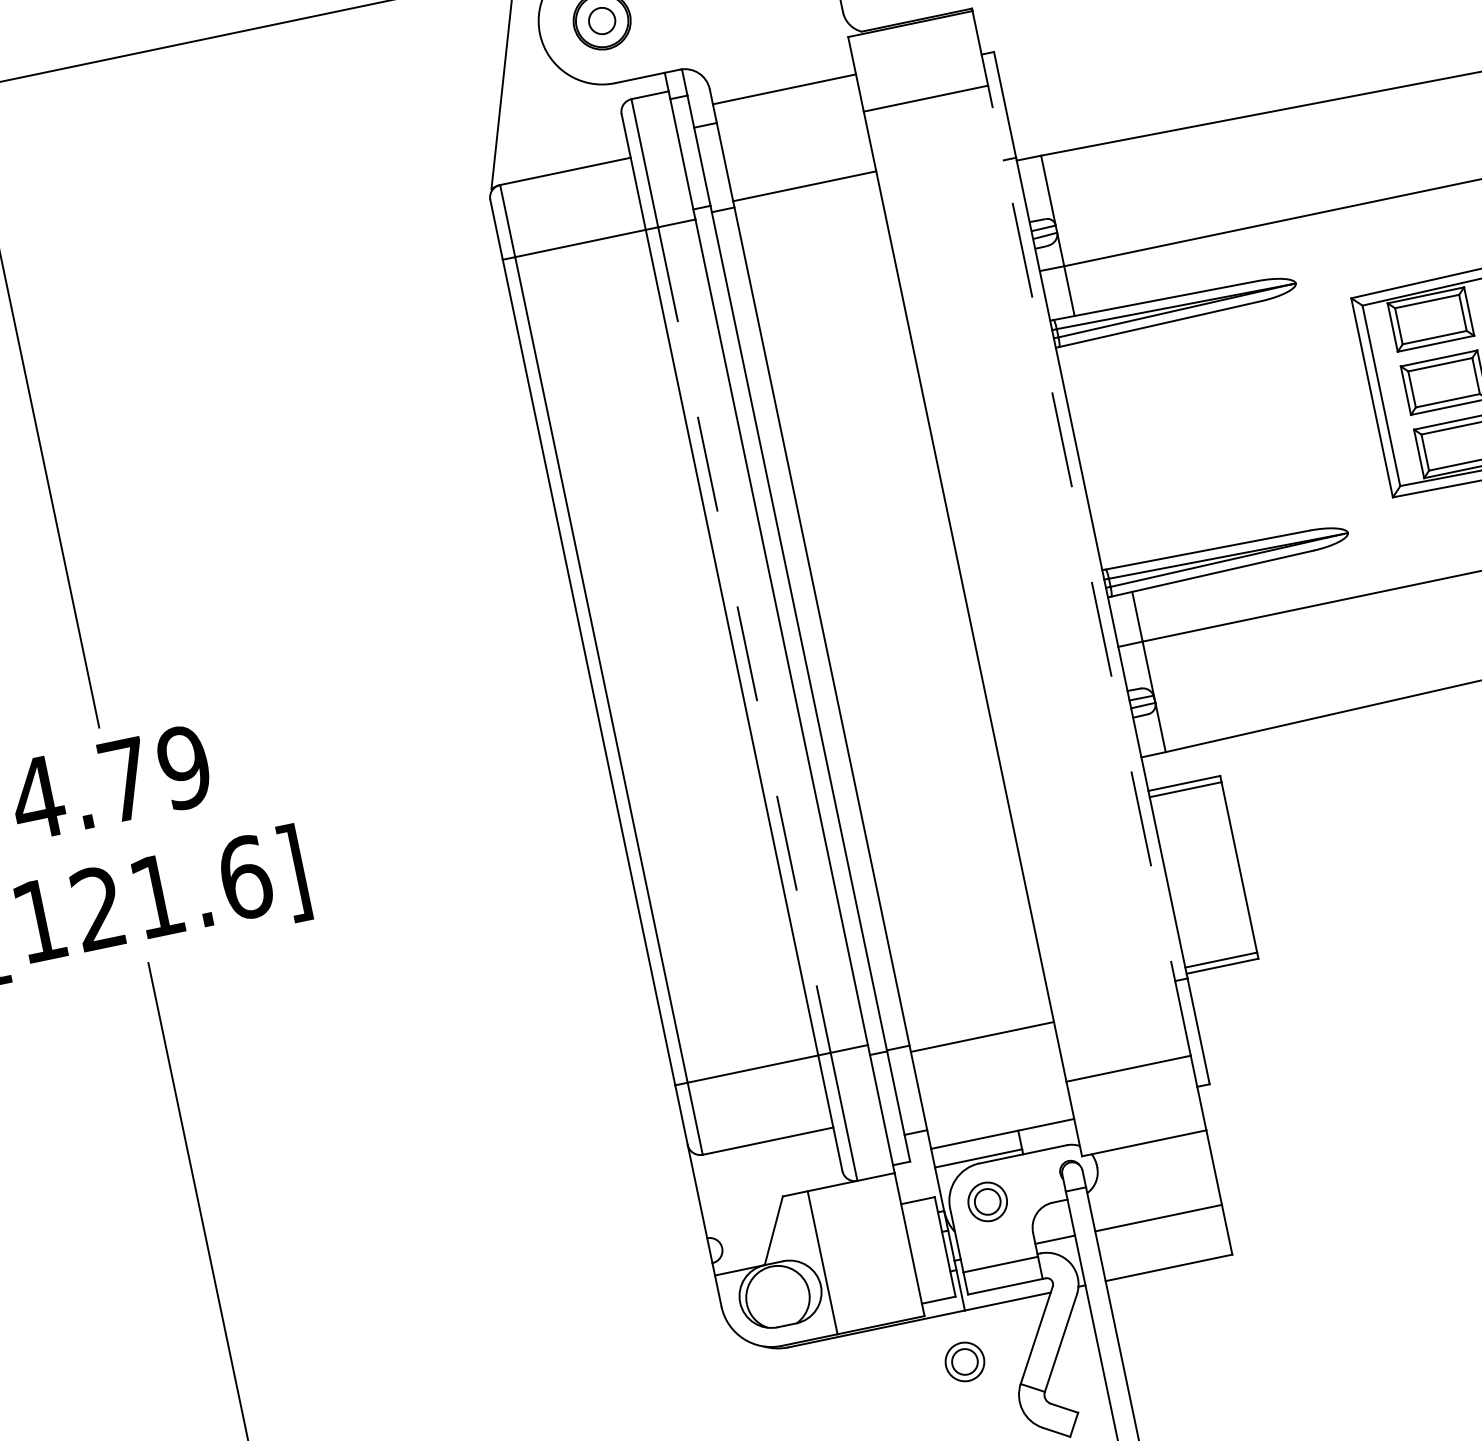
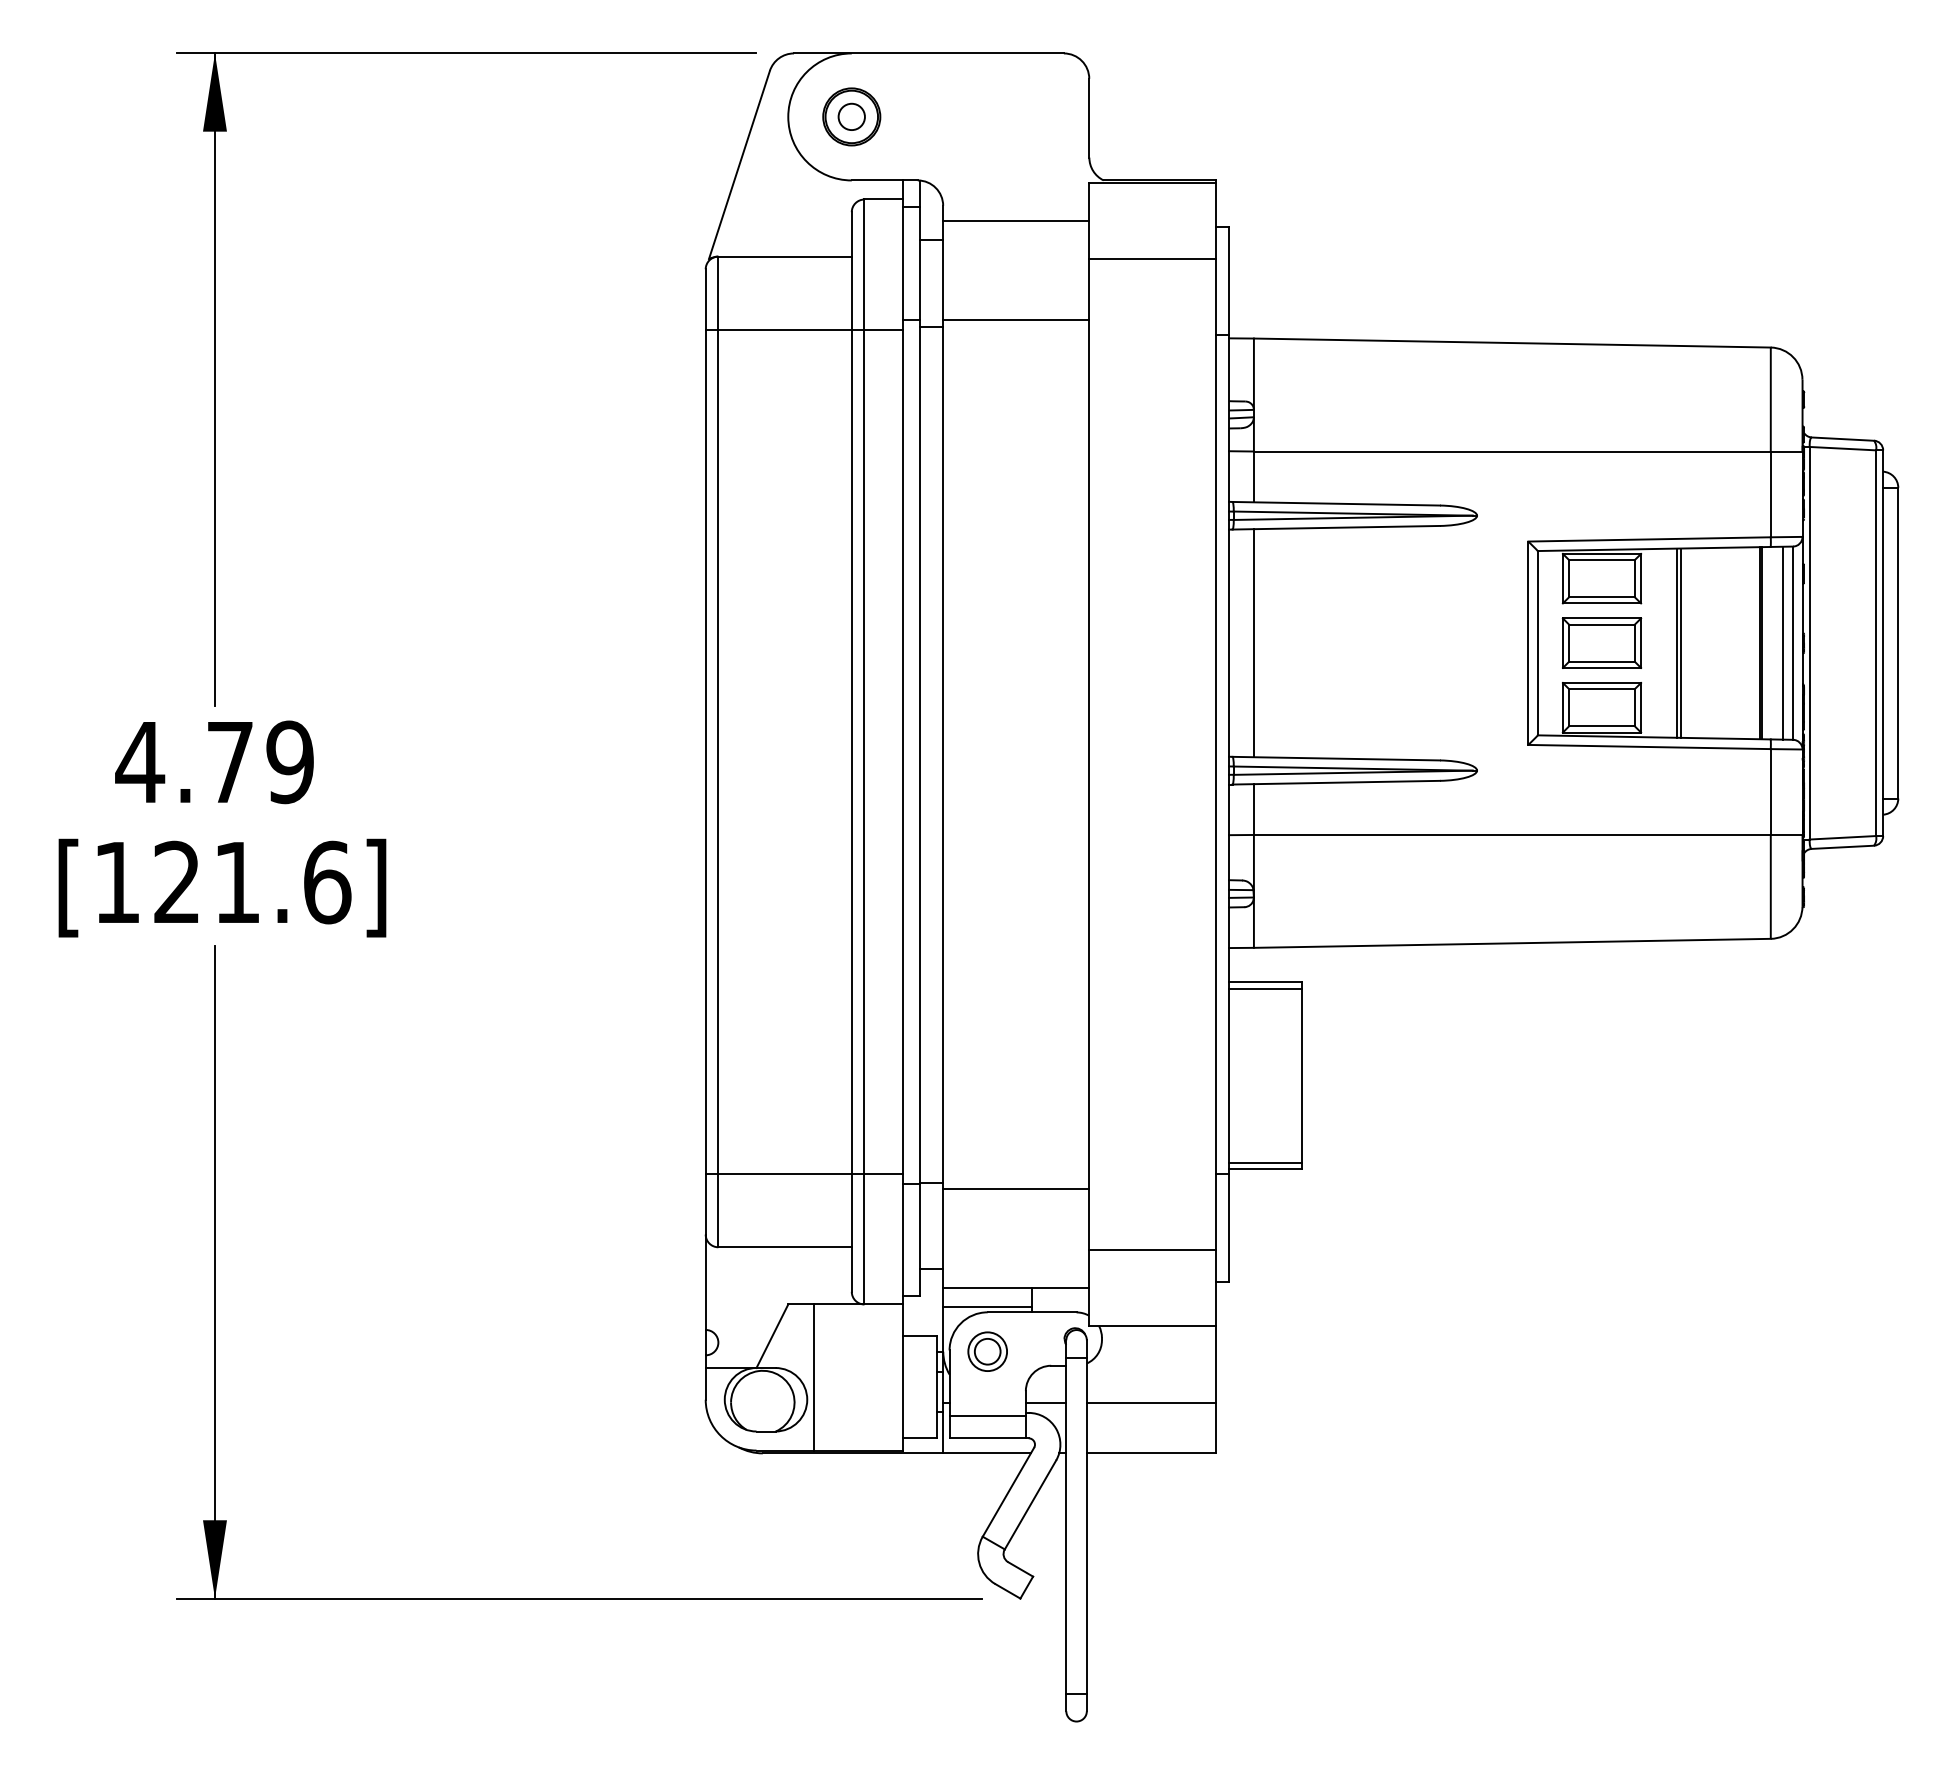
line: (1103, 454) -> (1253, 643), added
line: (1089, 570) -> (1216, 754), dashed -> solid
line: (744, 640) -> (864, 752), dashed -> solid
part: (964, 1361) -> (932, 1503), removed

